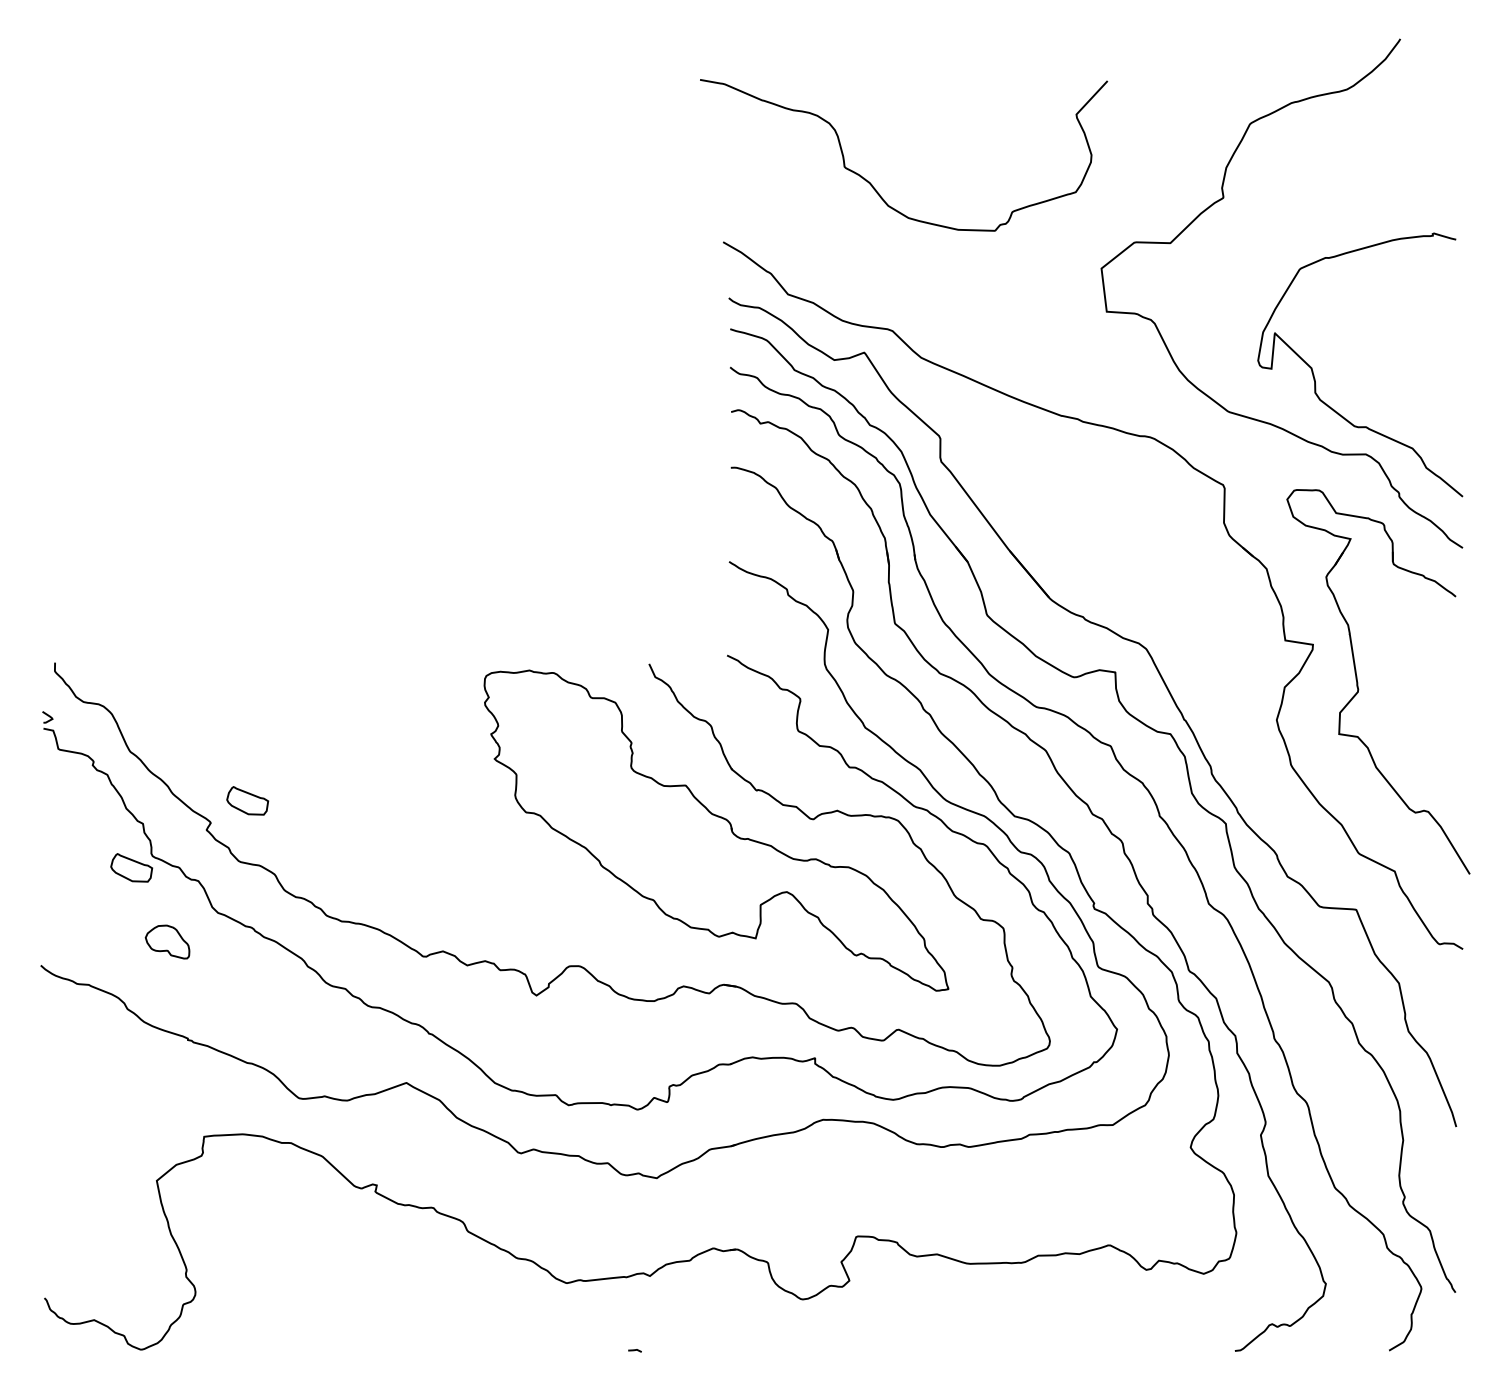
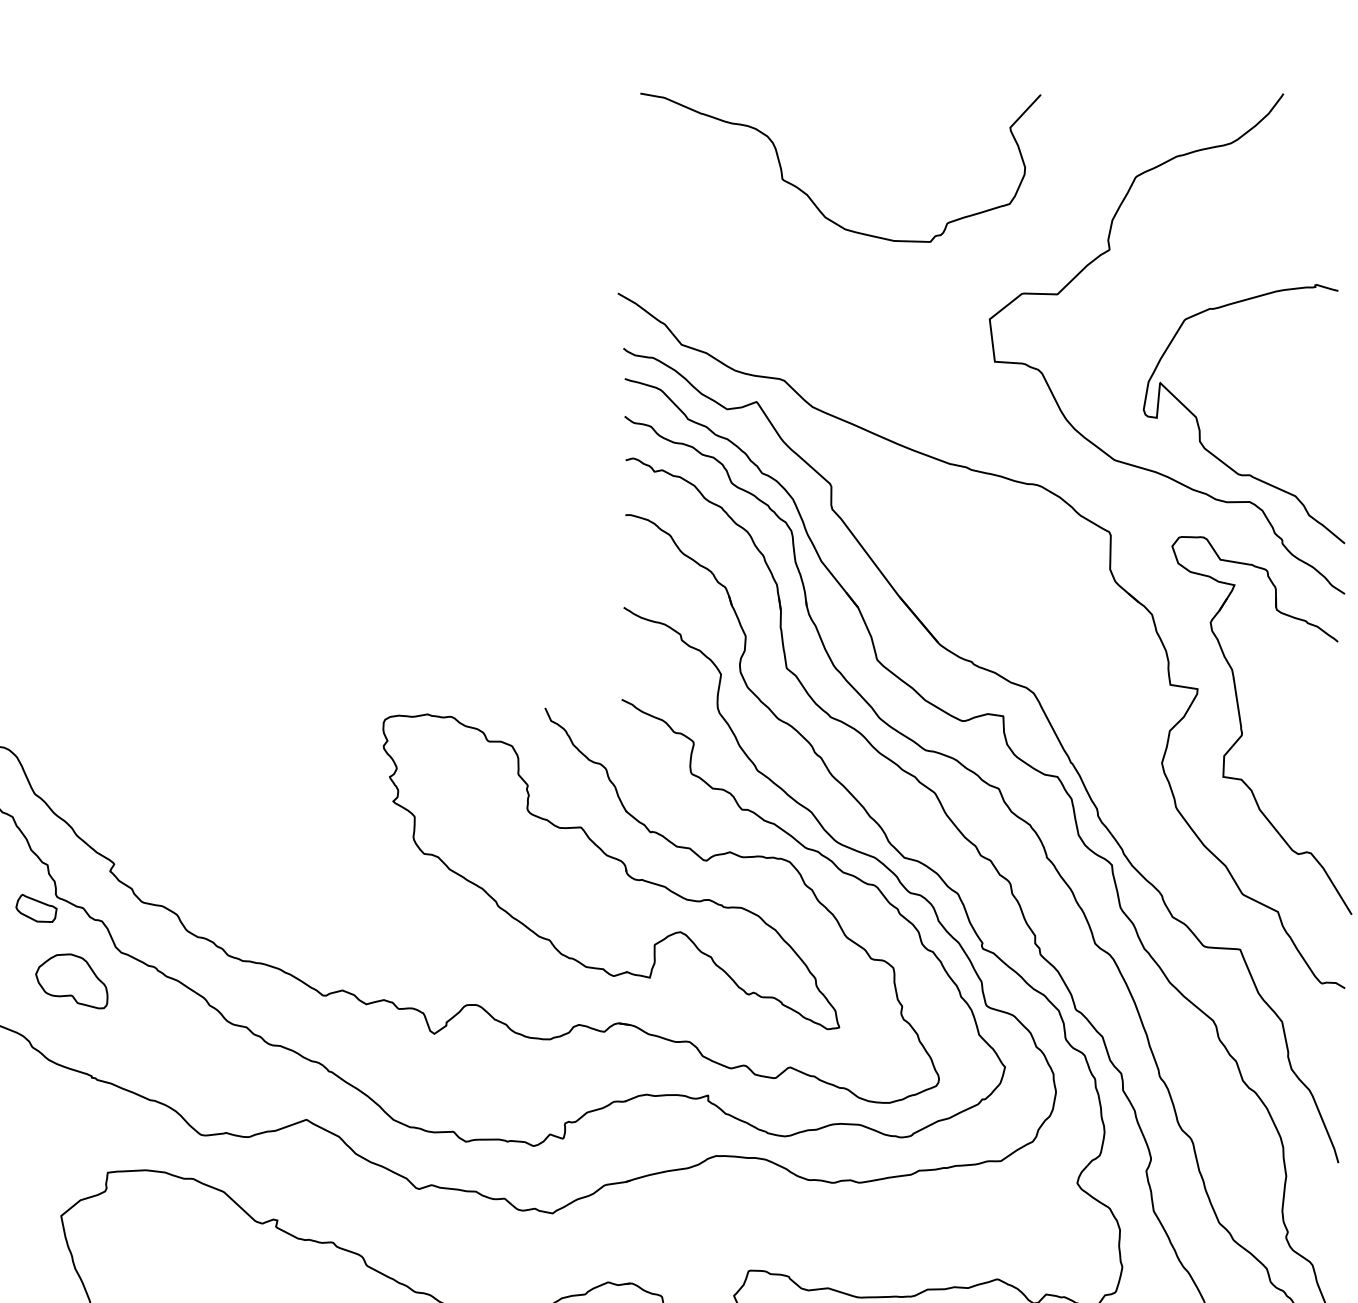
curve: (872, 184) -> (809, 196), moved
part: (247, 800) -> (150, 842), removed
part: (167, 941) -> (71, 980), size x1.67

